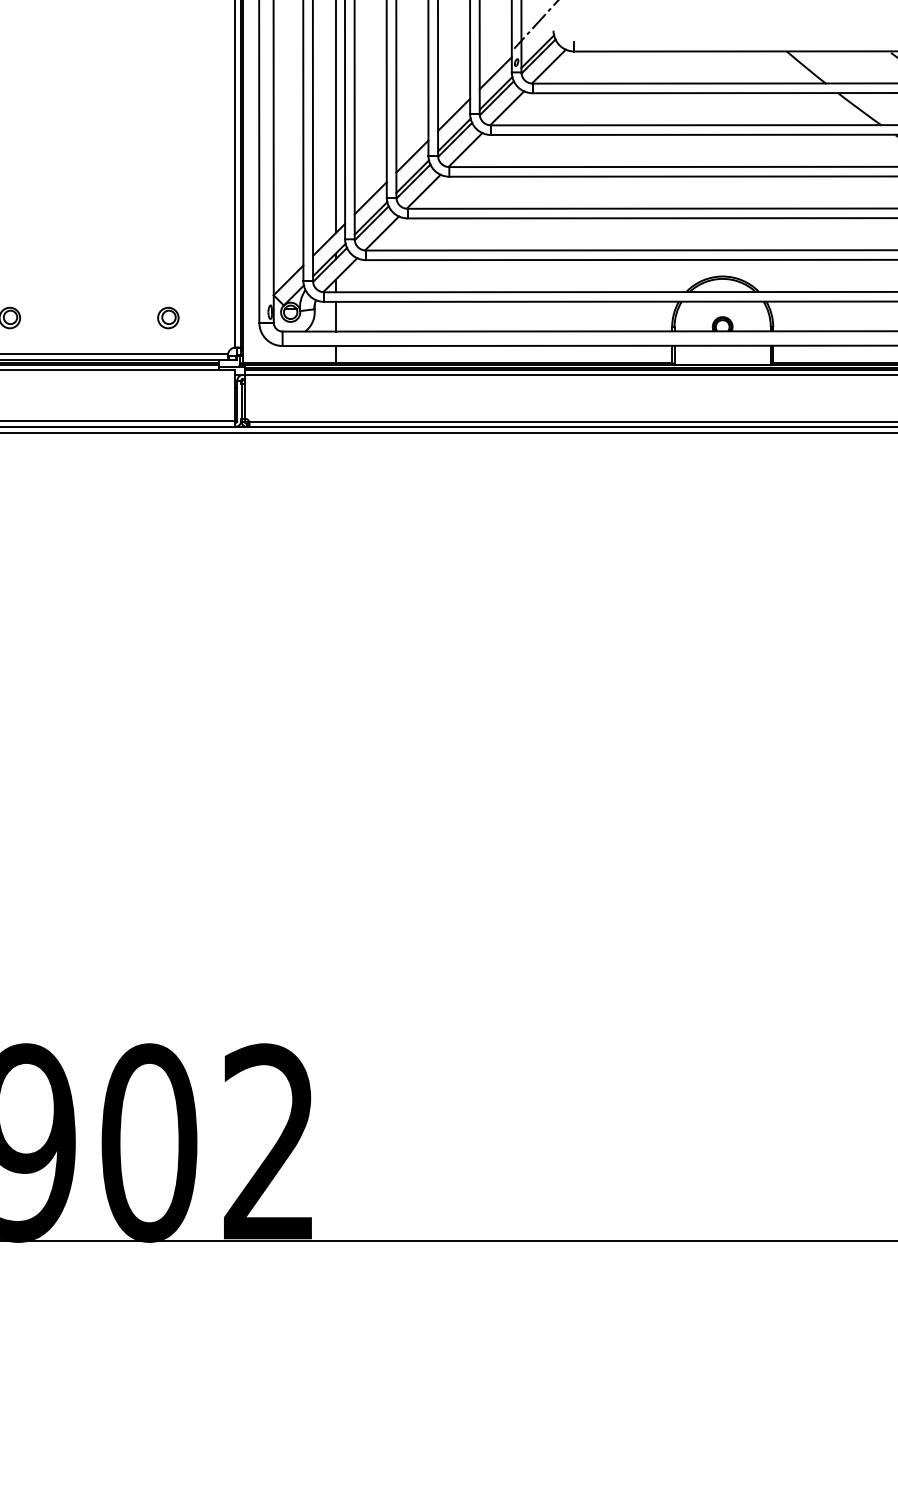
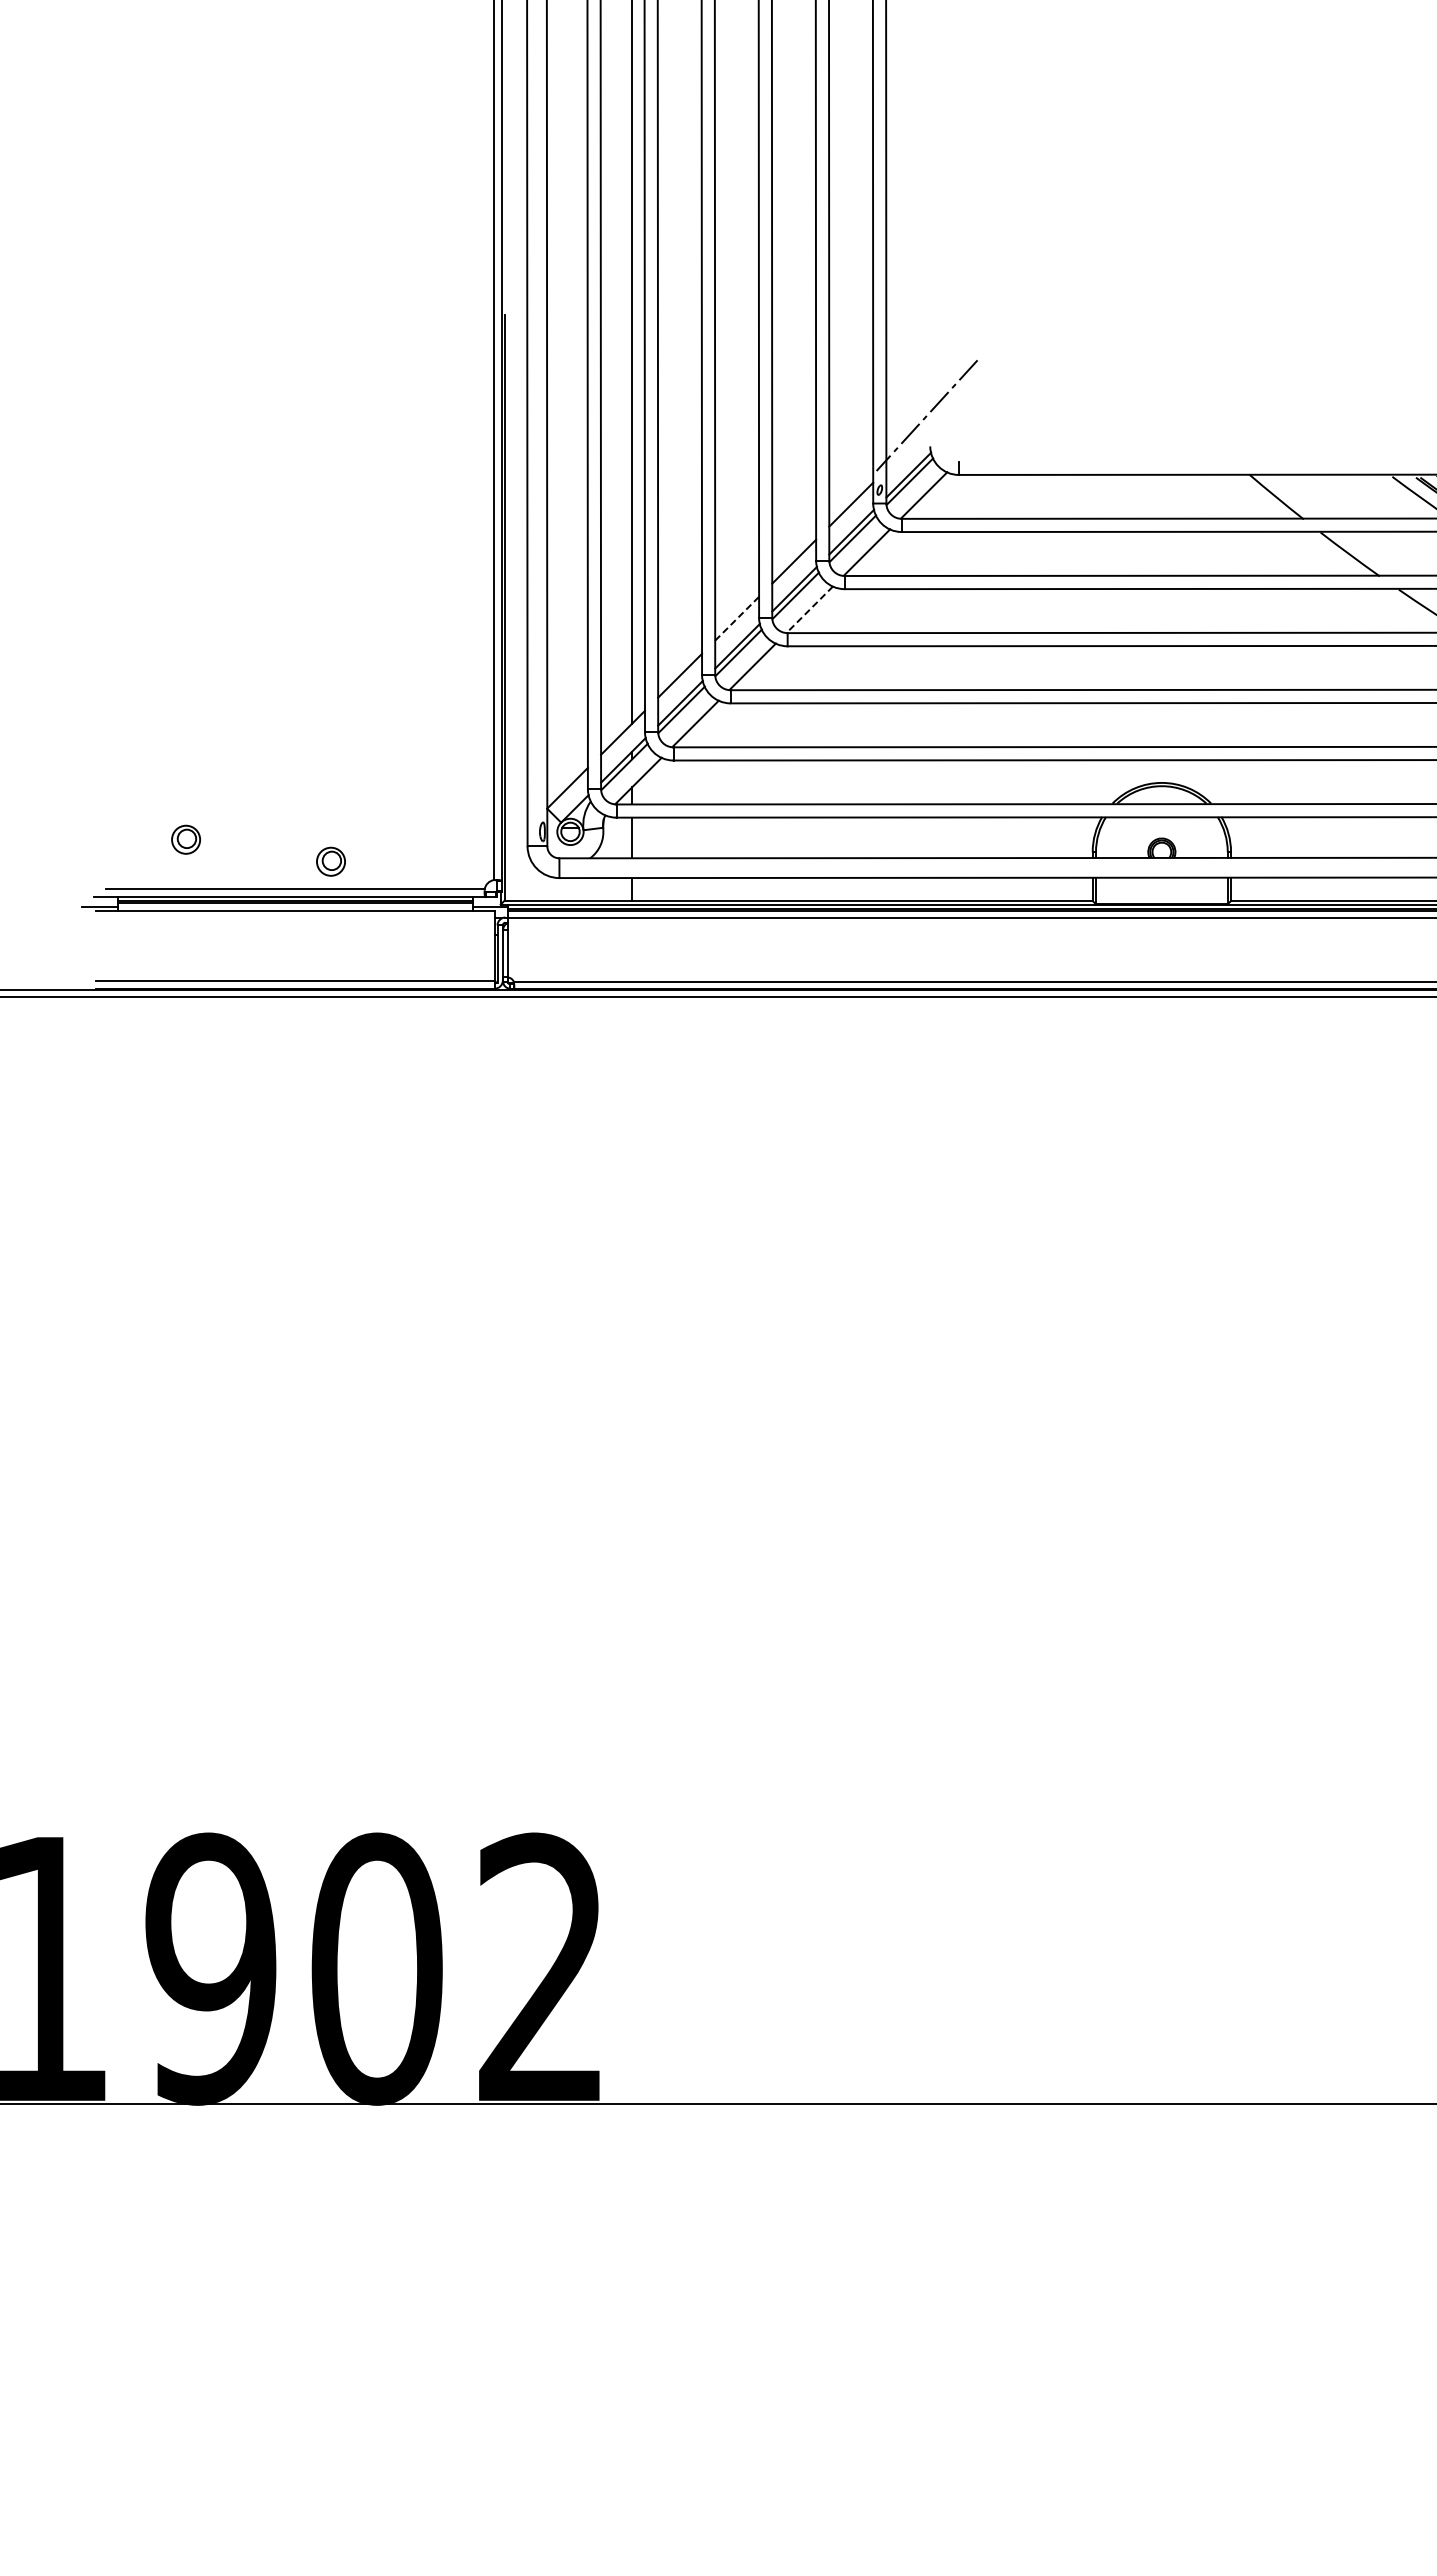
line: (466, 149) -> (810, 609), solid -> dashed
line: (412, 156) -> (737, 618), solid -> dashed
part: (167, 317) -> (330, 861), moved

